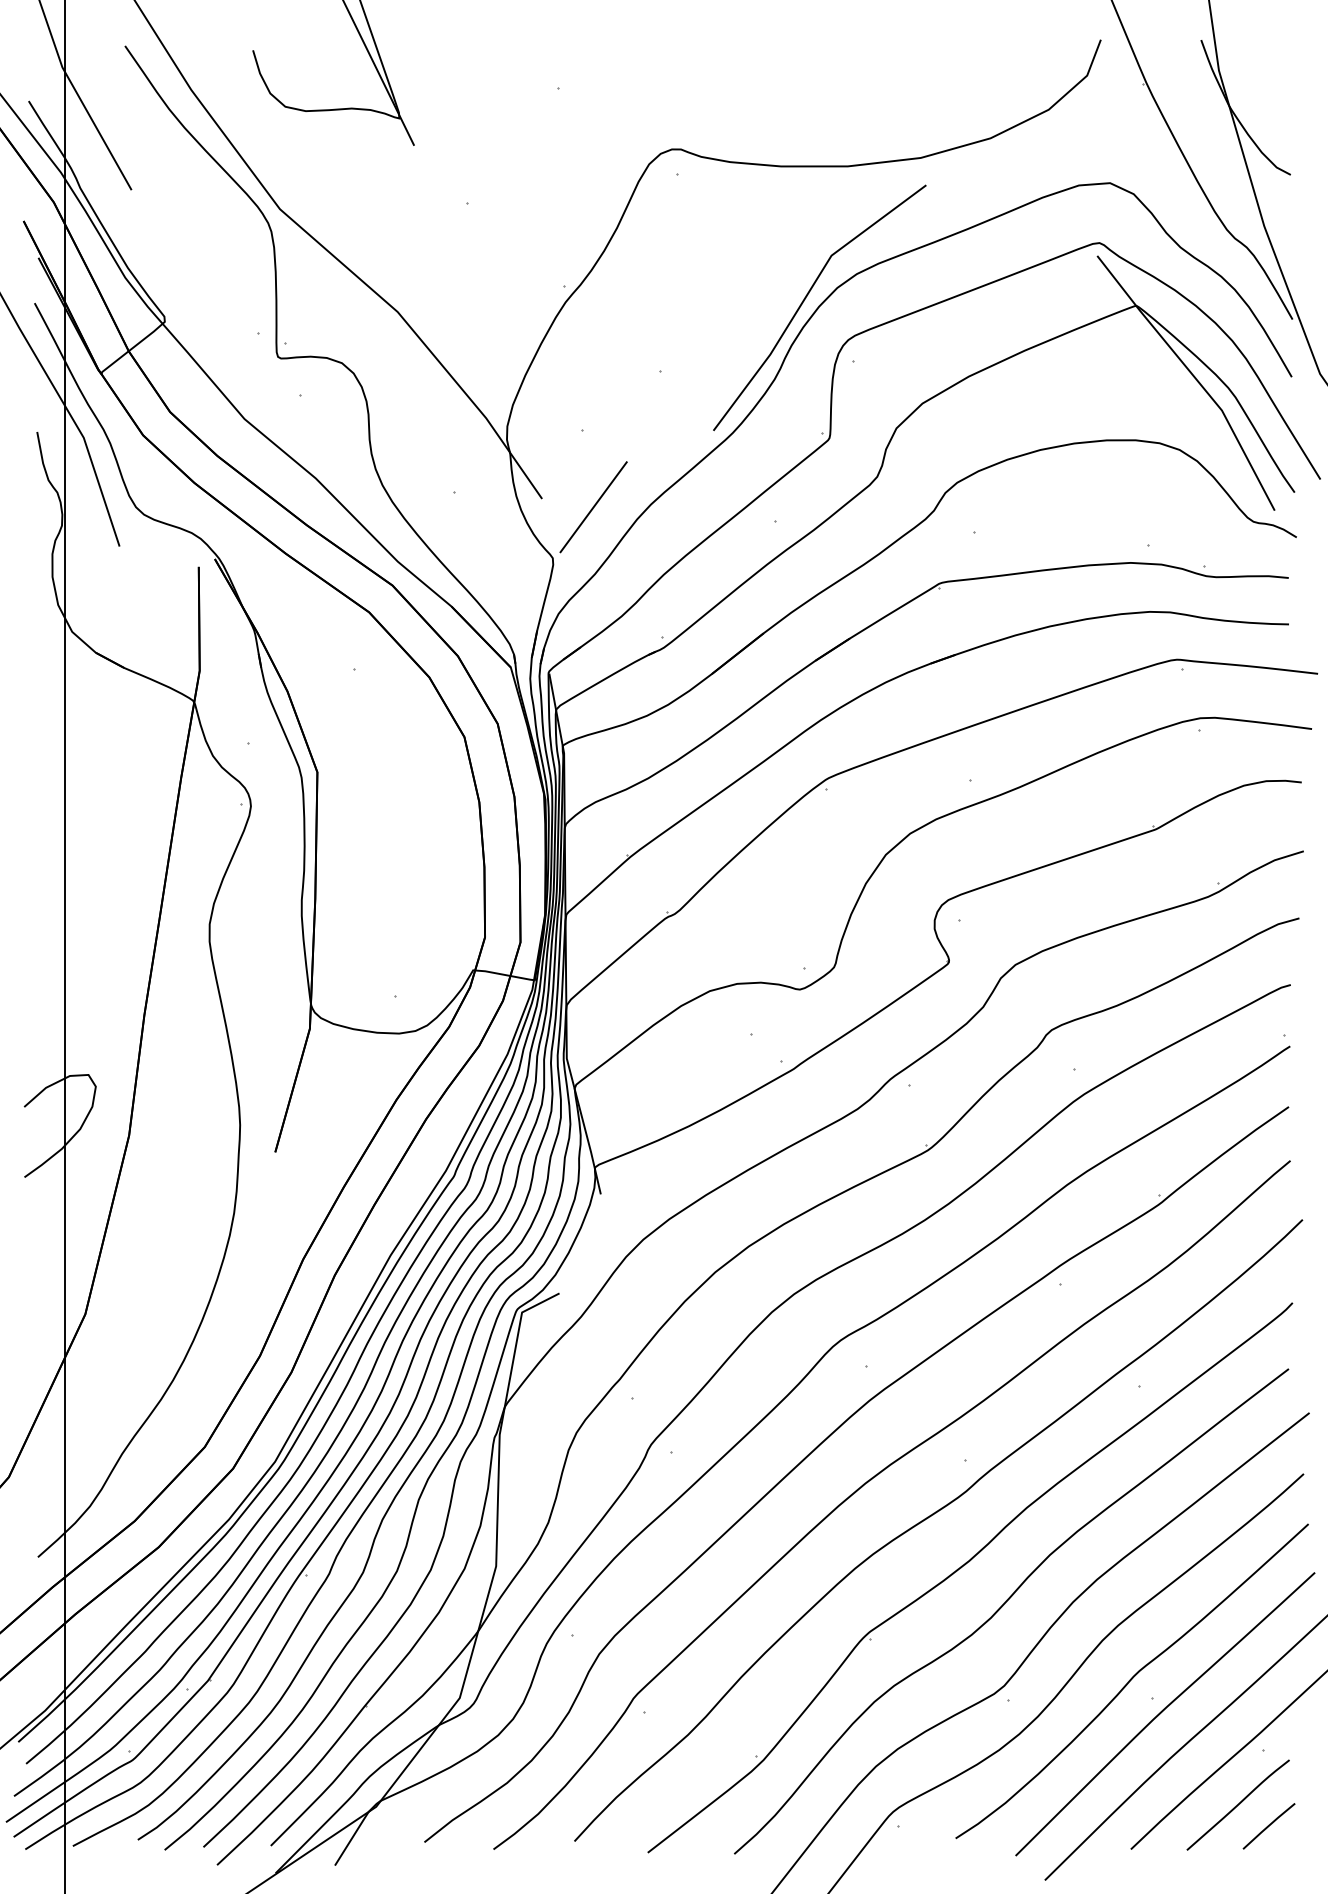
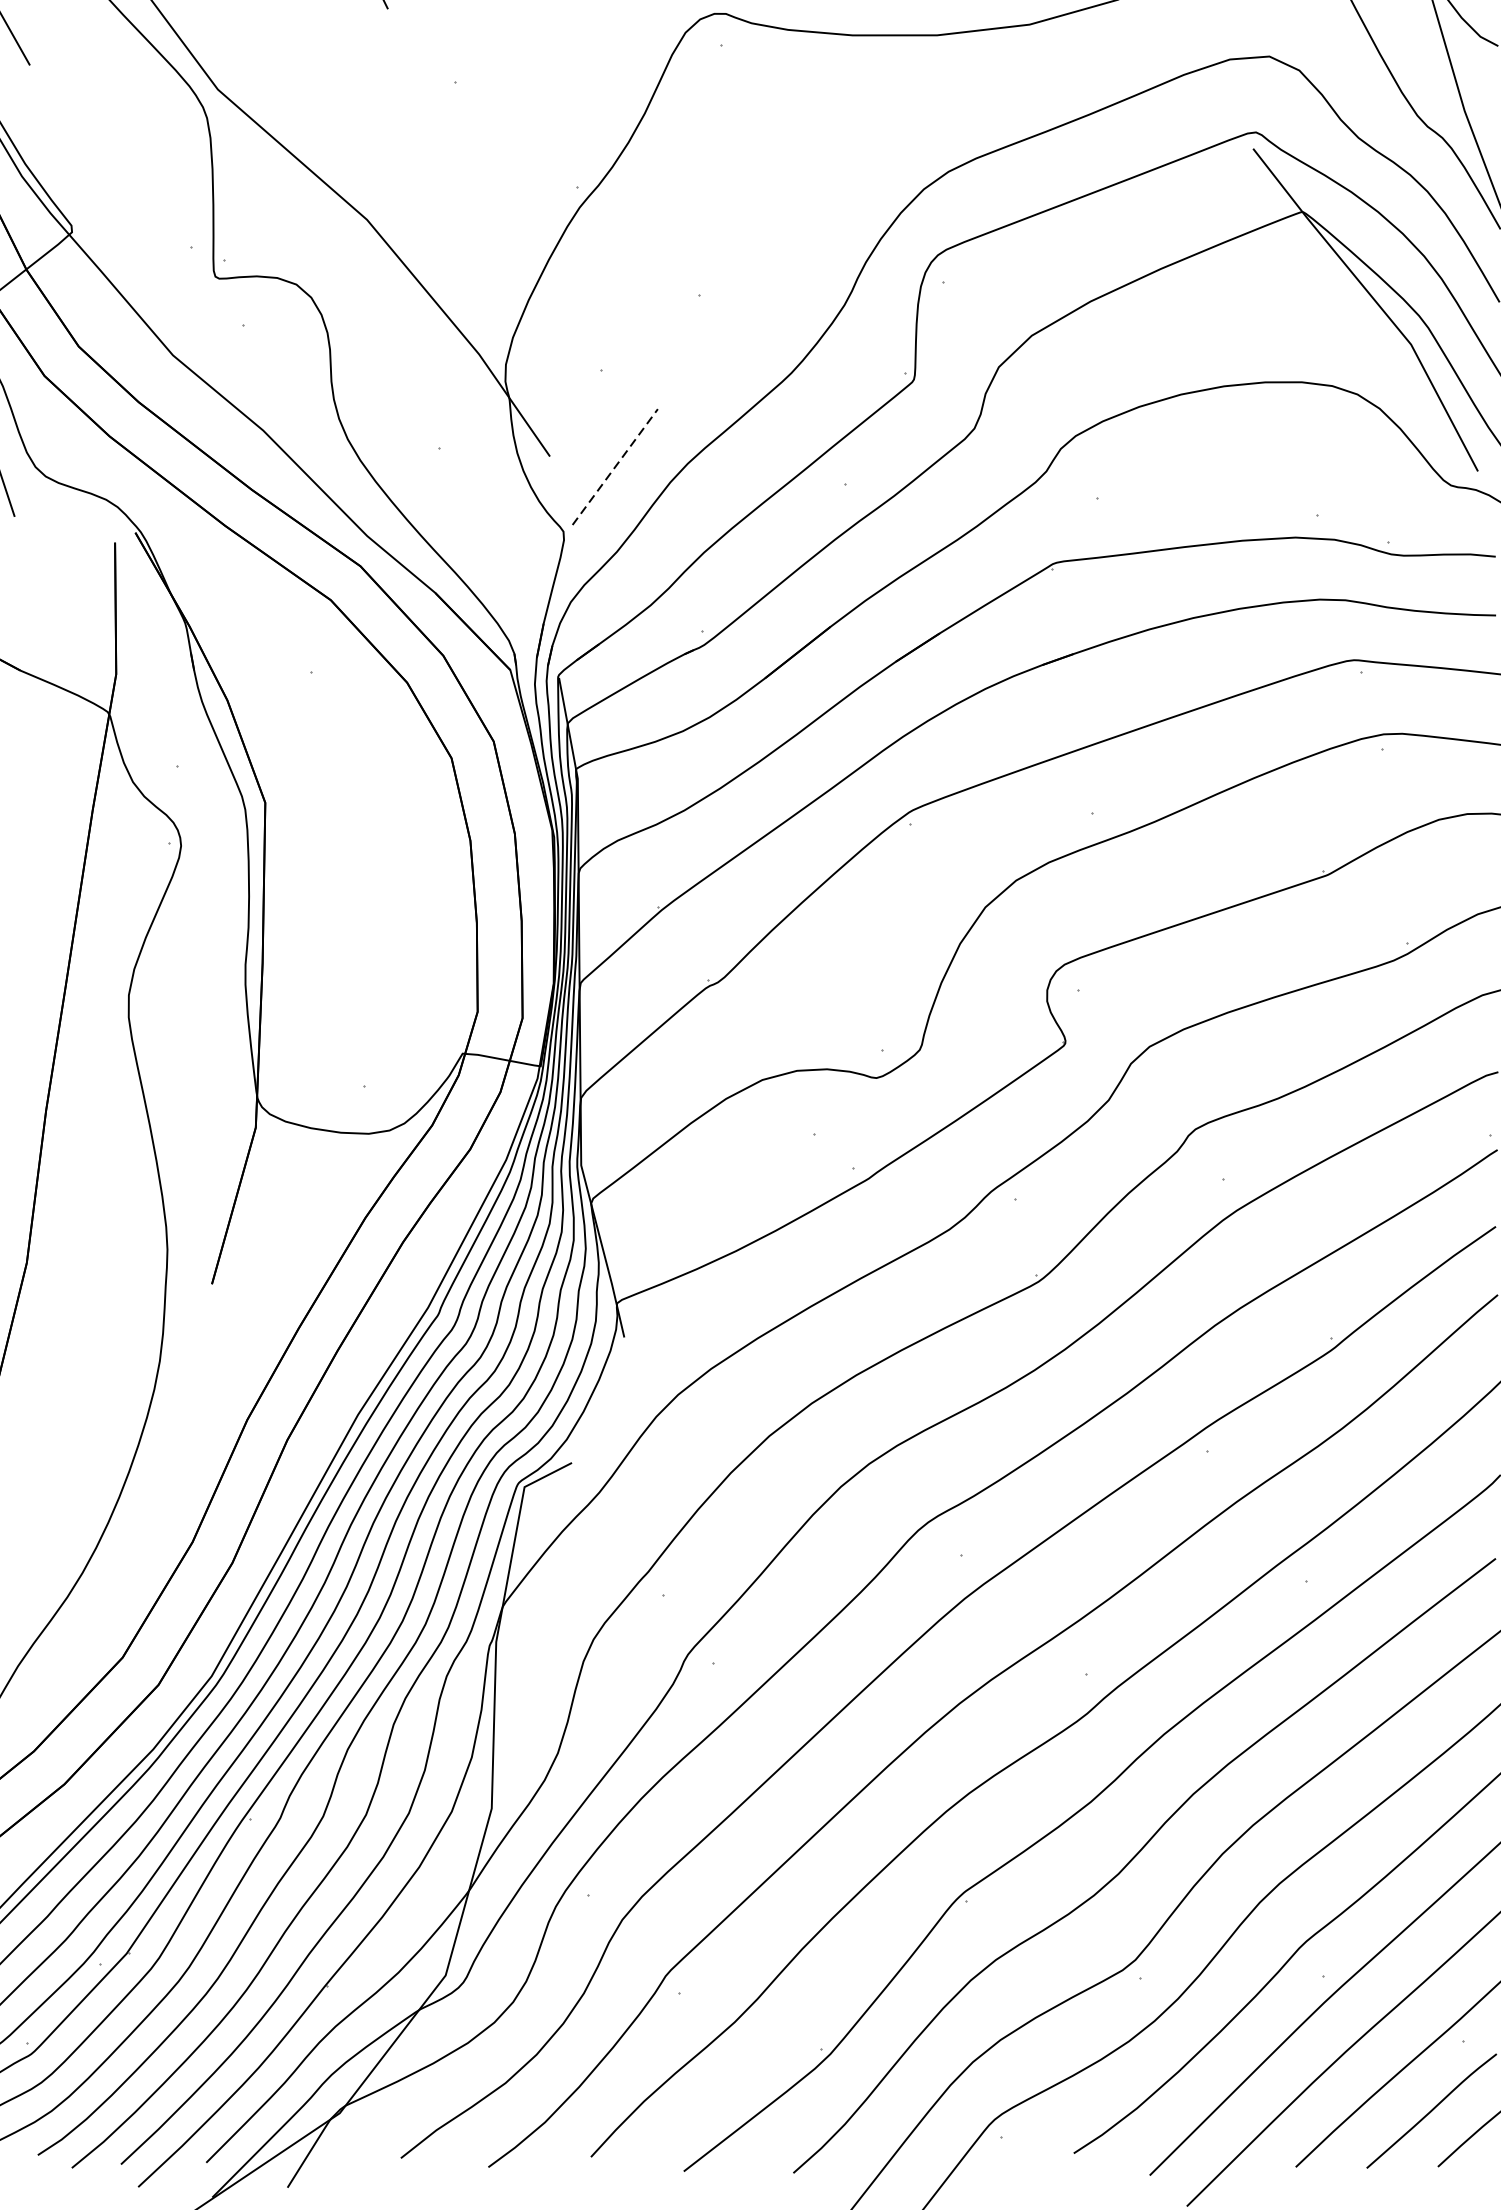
line: (806, 298) -> (884, 202), removed
line: (593, 507) -> (615, 467), solid -> dashed

